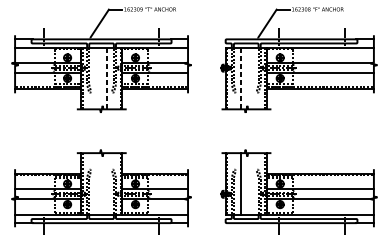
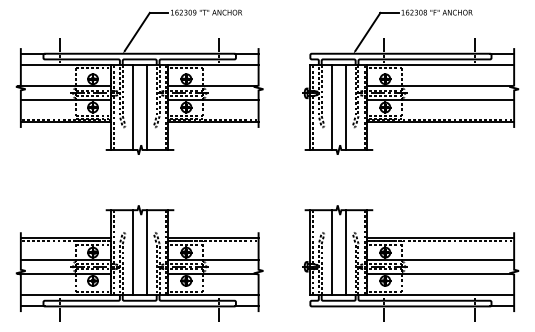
line: (96, 78) -> (132, 107), added
line: (241, 78) -> (331, 107), dashed -> solid
line: (251, 78) -> (345, 107), added
line: (106, 79) -> (146, 108), dashed -> solid
line: (96, 183) -> (132, 252), added
line: (106, 183) -> (146, 252), added
line: (251, 183) -> (345, 252), added

